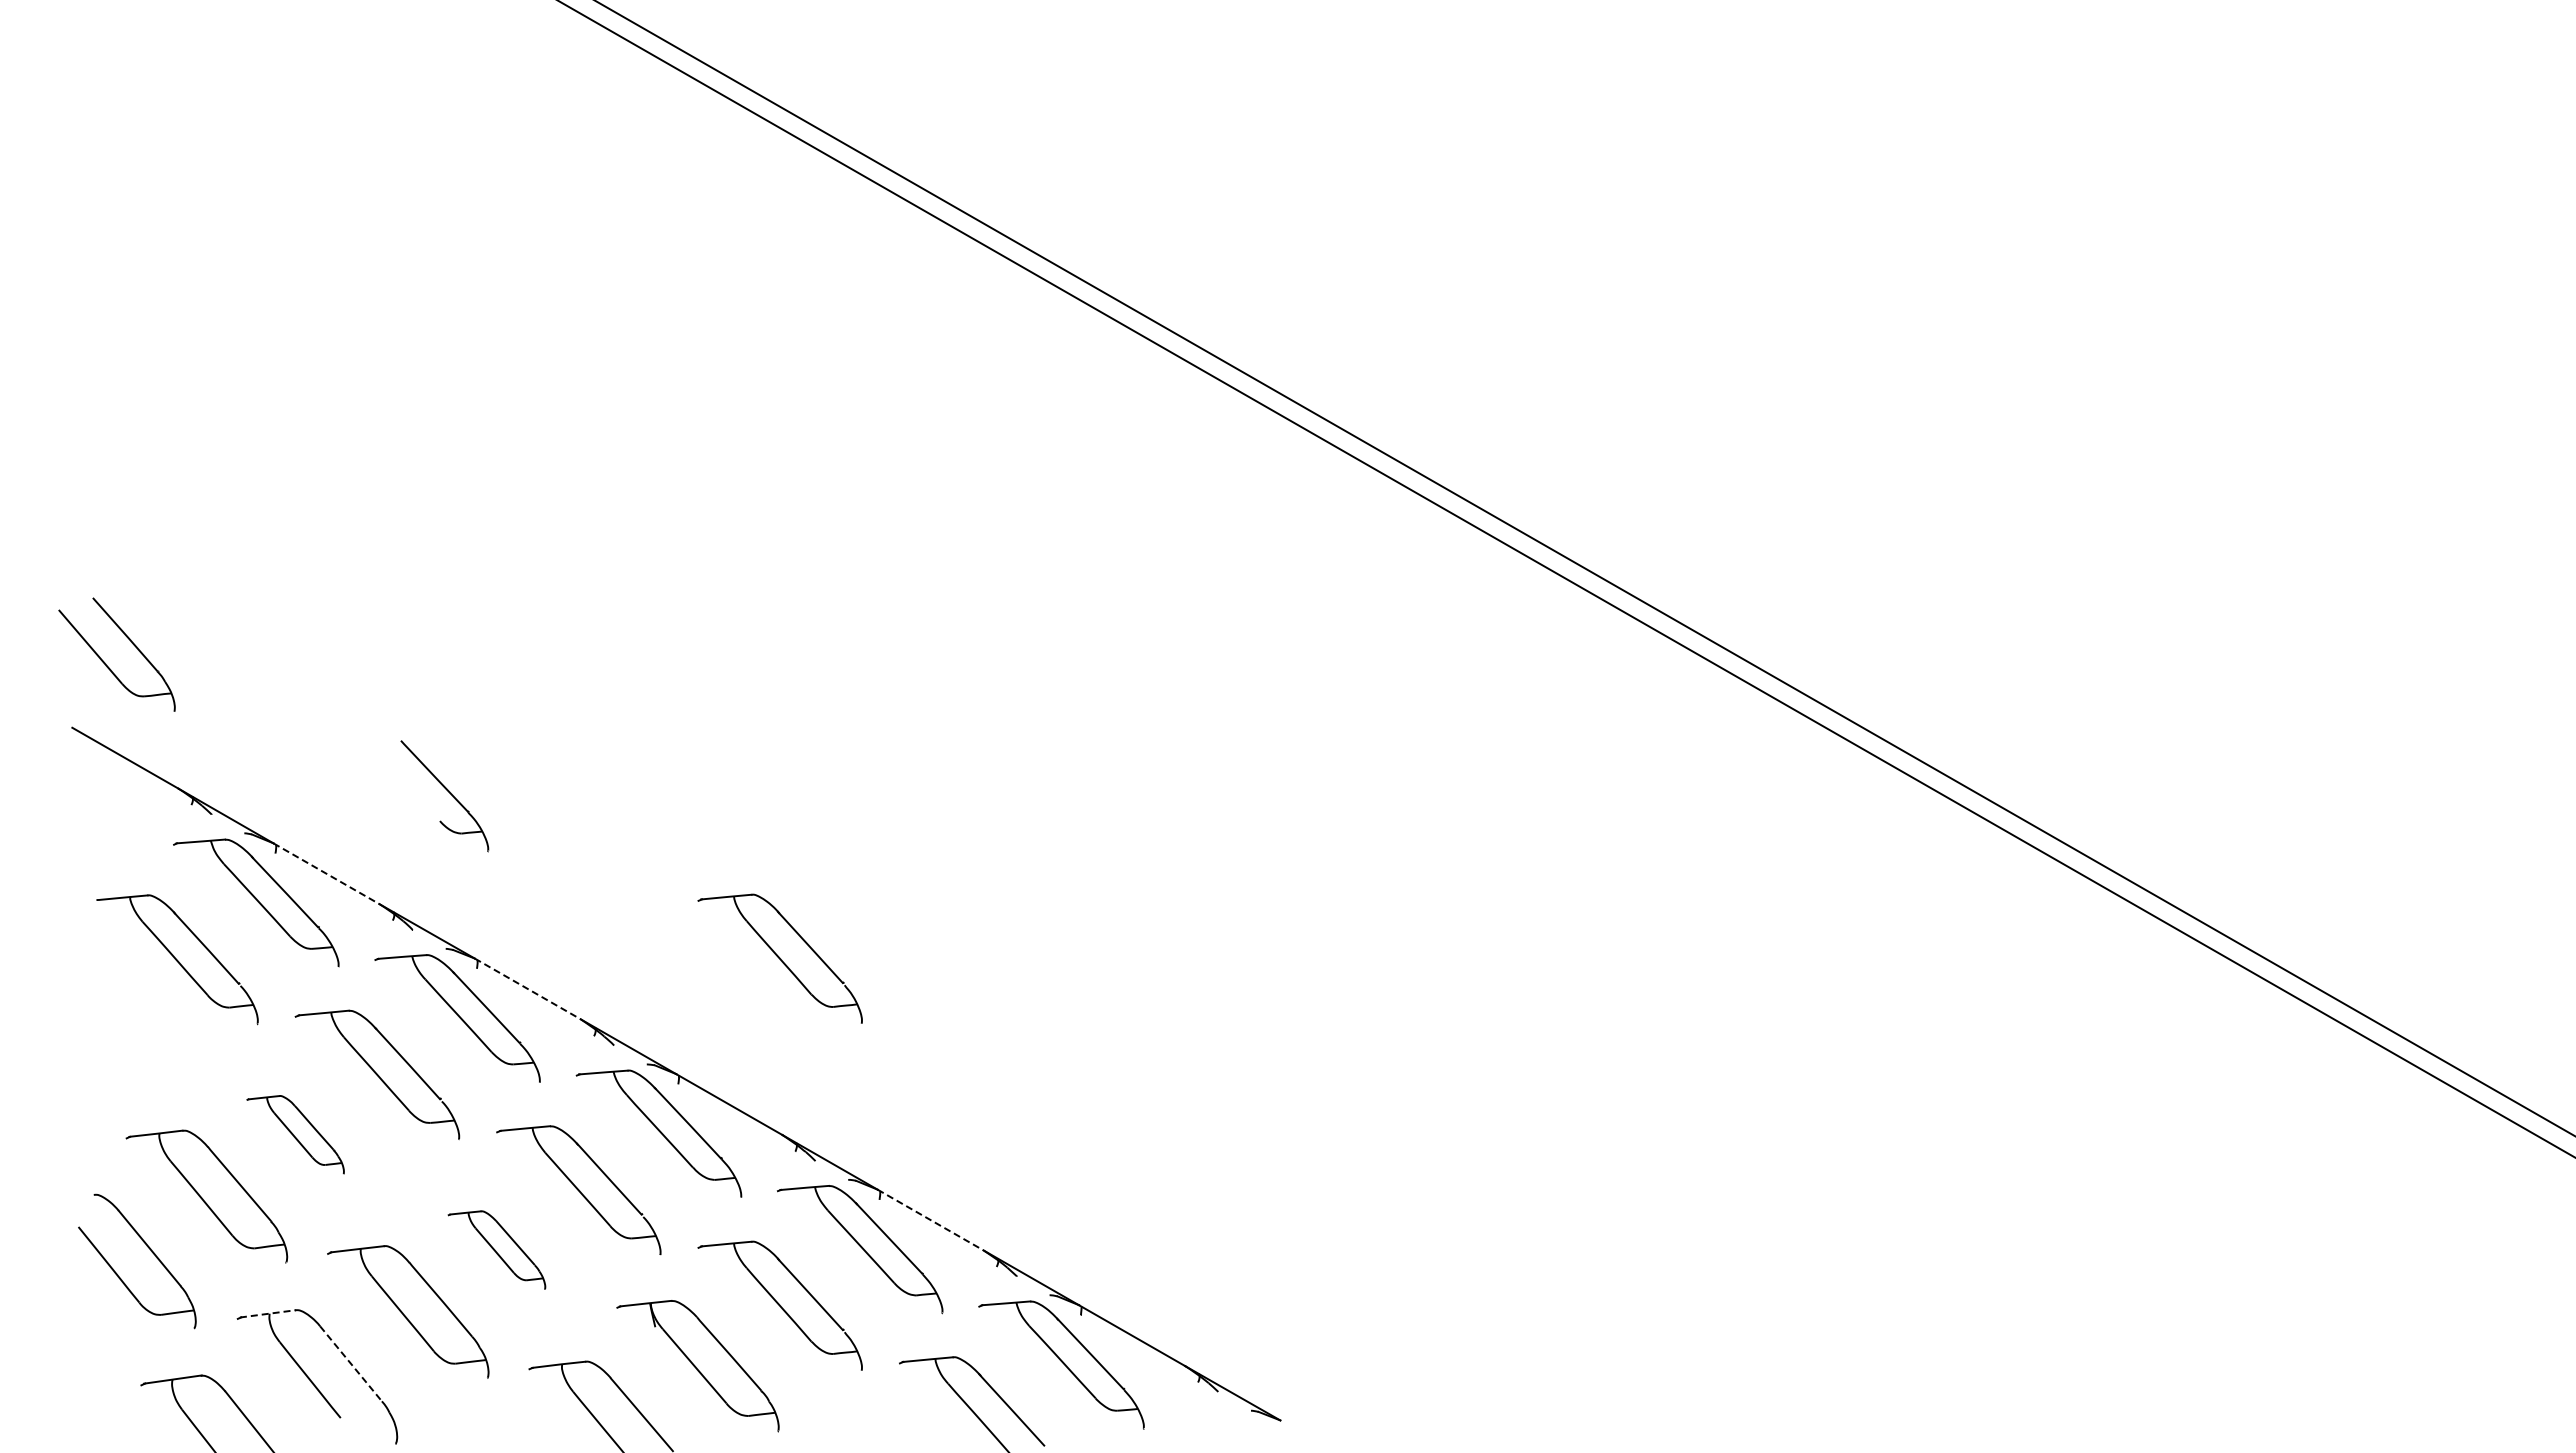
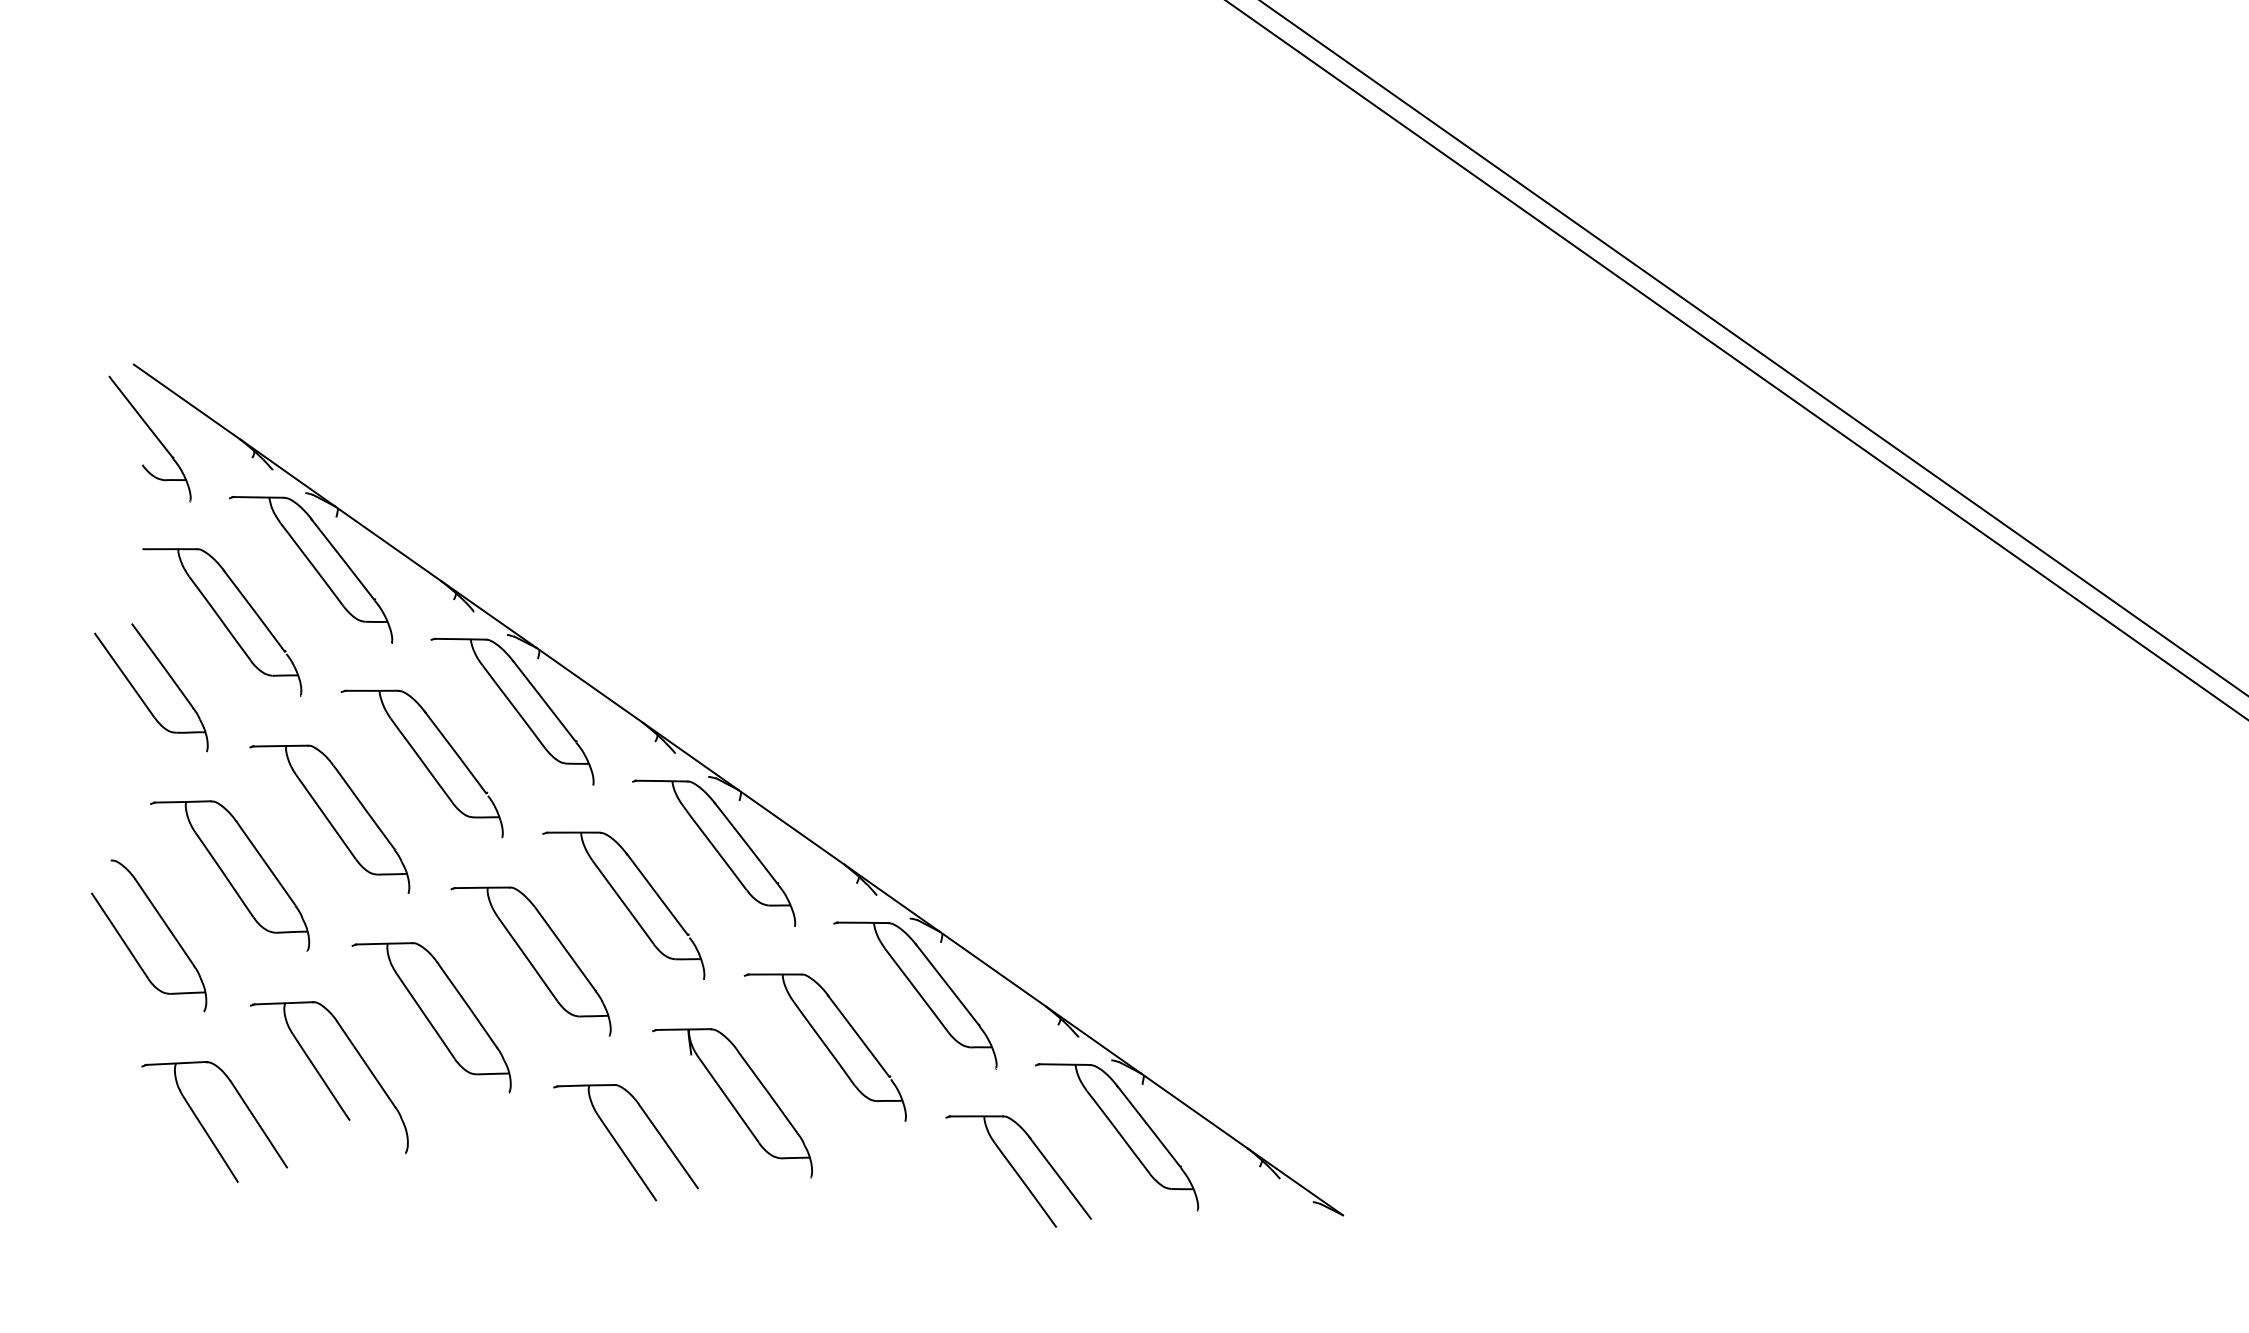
part: (105, 662) -> (138, 693), moved
part: (444, 796) -> (149, 439), moved
line: (326, 873) -> (388, 543), dashed -> solid
part: (779, 958) -> (858, 677), removed
line: (528, 989) -> (590, 685), dashed -> solid
part: (295, 1134) -> (329, 816), size x1.67
line: (931, 1220) -> (993, 969), dashed -> solid
part: (496, 1249) -> (531, 957), size x1.67
line: (268, 1313) -> (283, 1002), dashed -> solid
line: (351, 1363) -> (366, 1063), dashed -> solid

